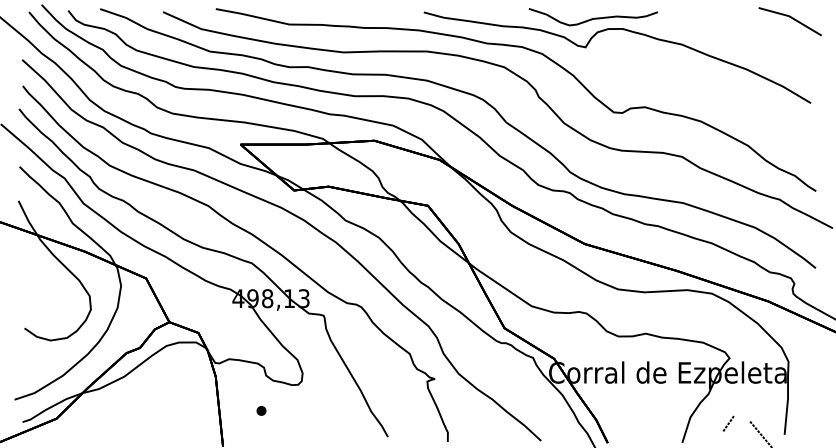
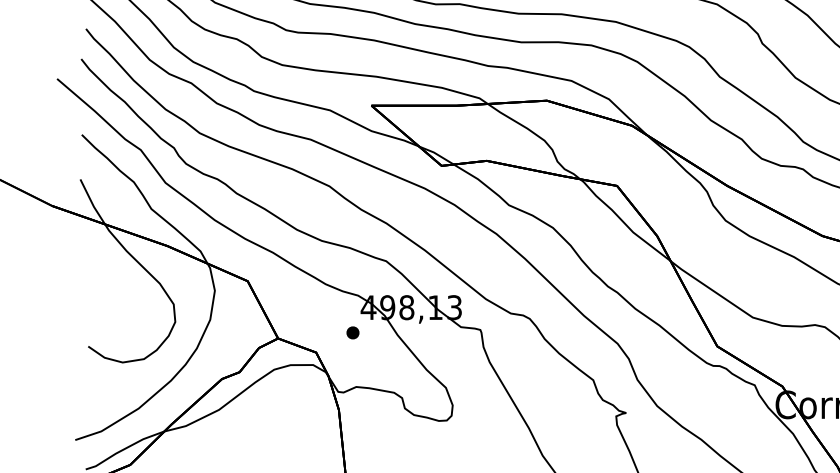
part: (261, 410) -> (352, 332), moved

